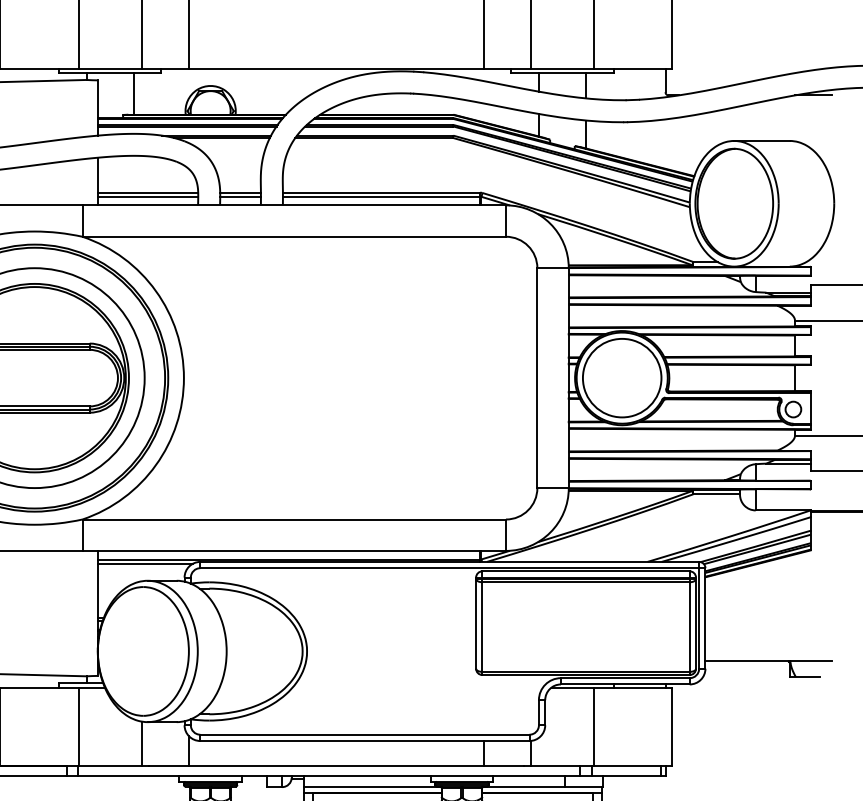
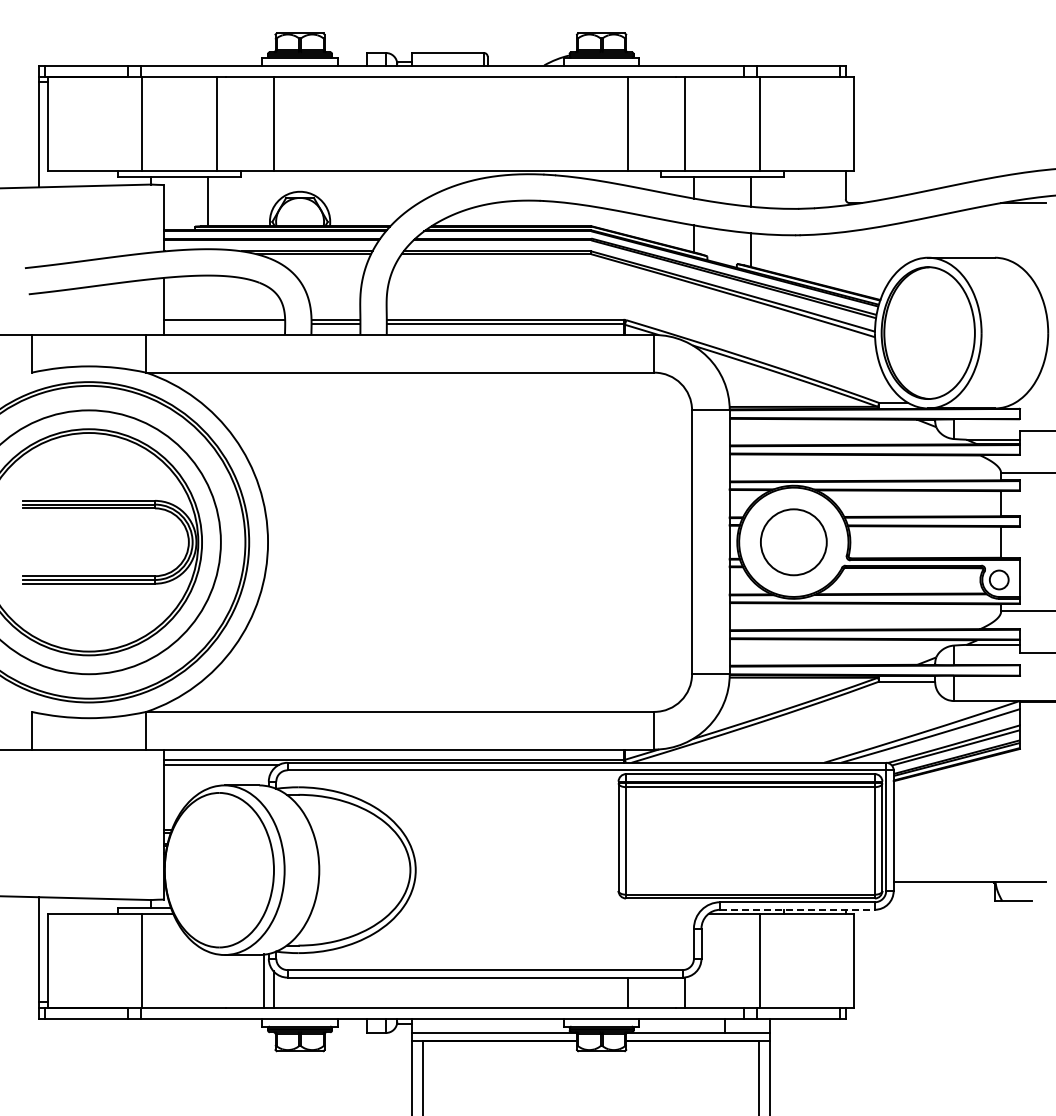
line: (147, 196) -> (224, 324), removed
circle: (621, 378) -> (793, 542), size x0.7
line: (626, 684) -> (798, 909), solid -> dashed
line: (141, 743) -> (264, 980), moved

